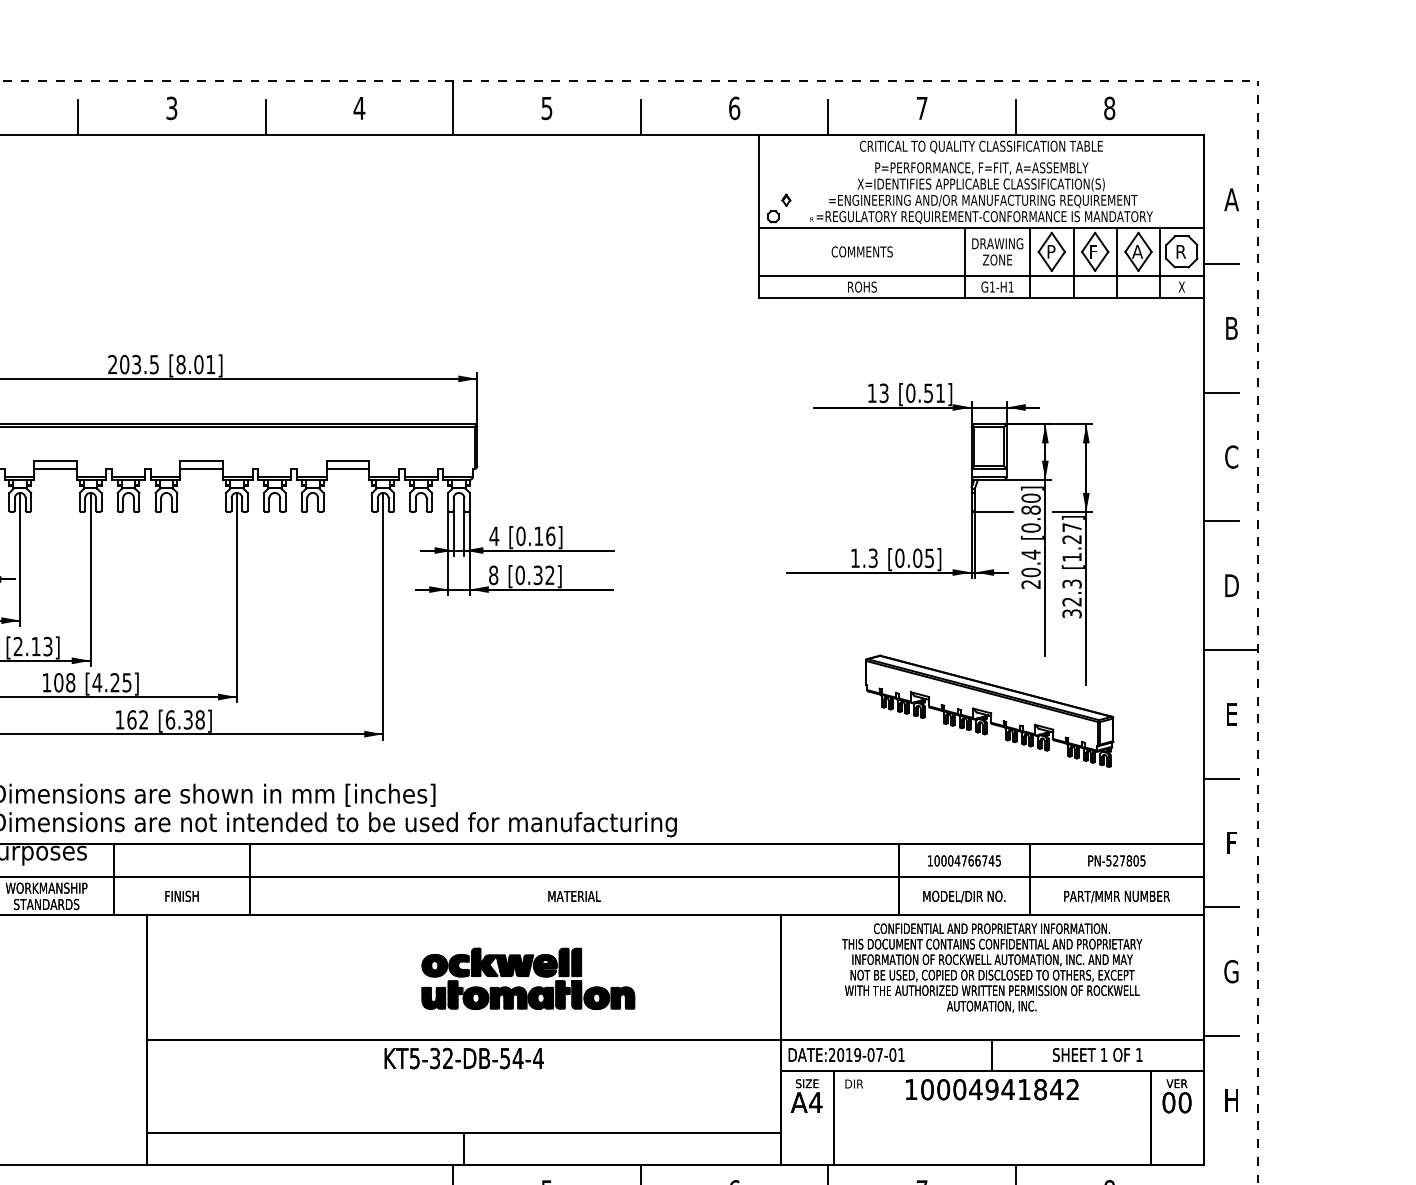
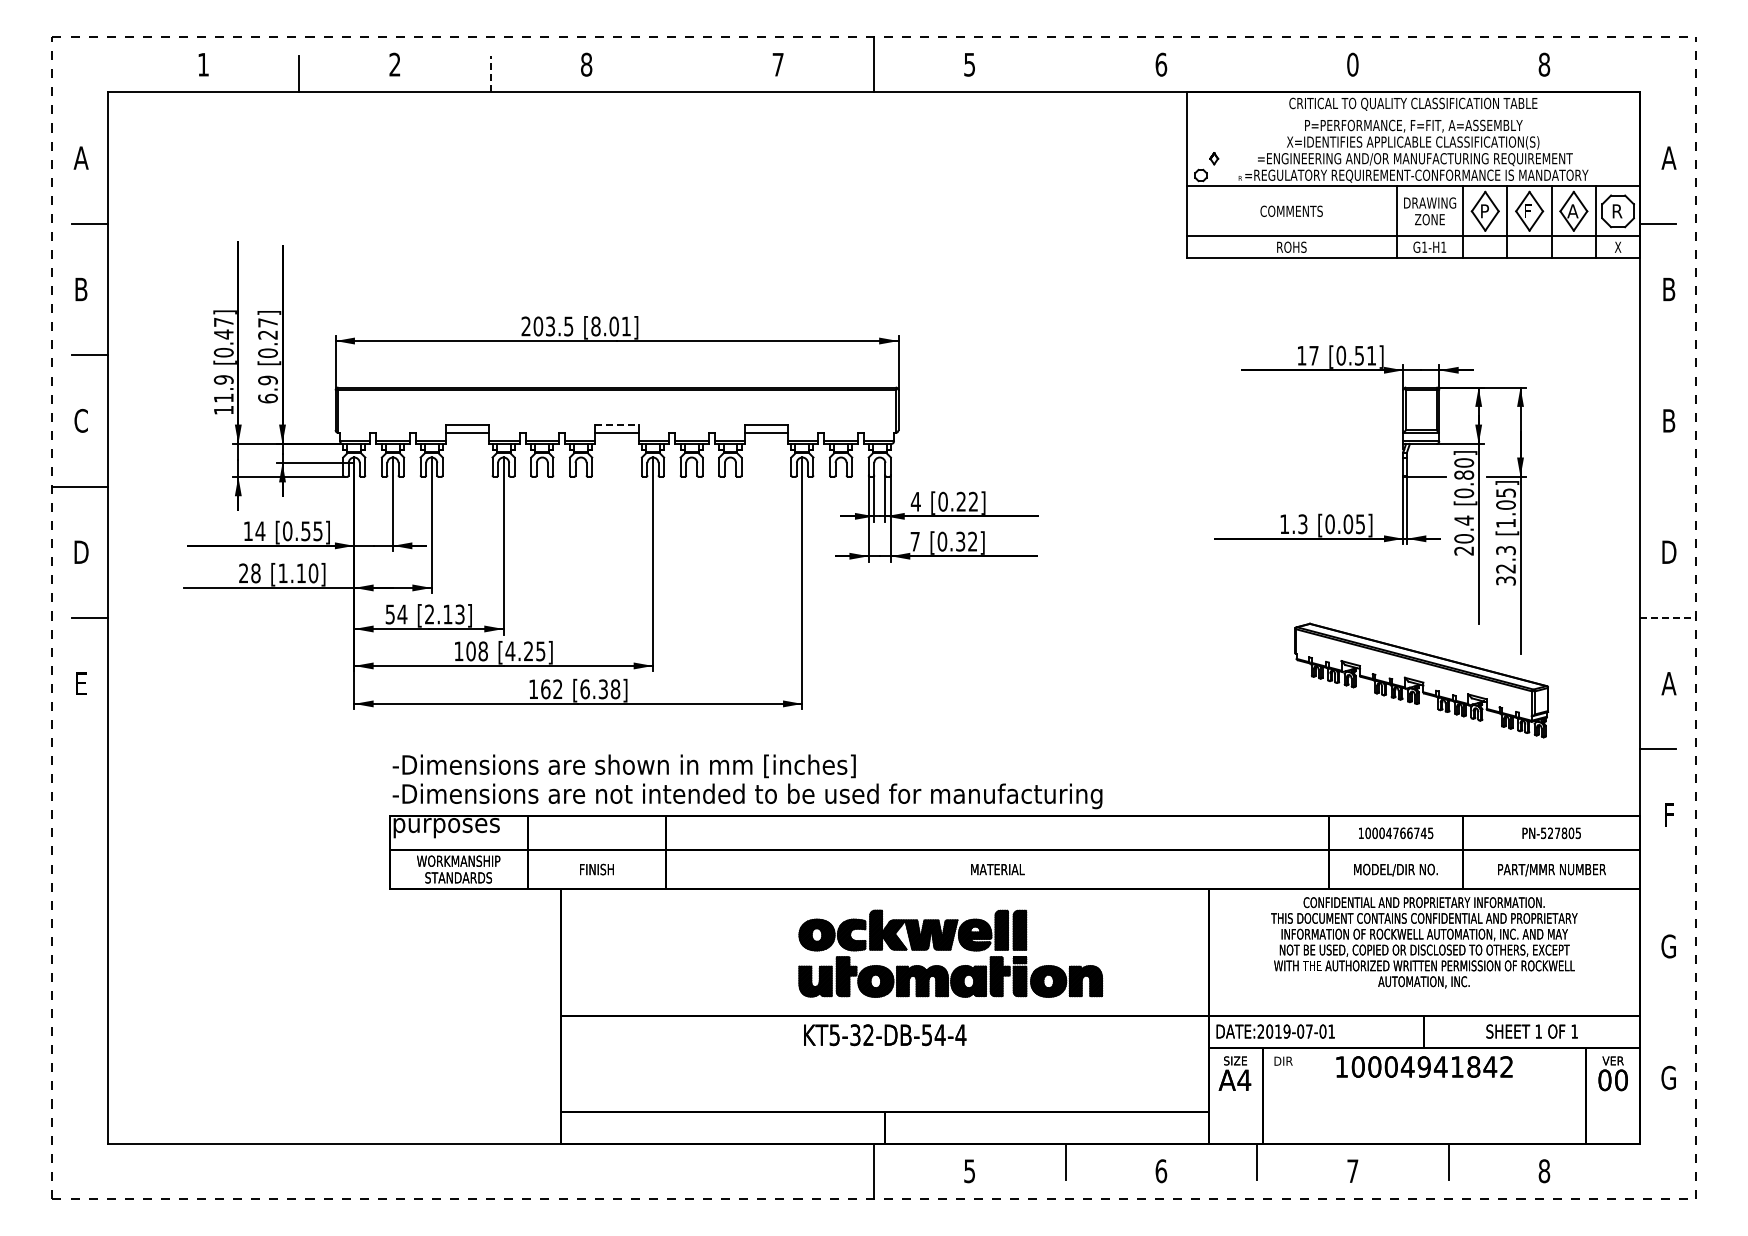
text: (171, 108) -> (586, 64), 3 -> 8
text: (359, 108) -> (778, 64), 4 -> 7
text: (921, 108) -> (1352, 64), 7 -> 0
line: (77, 117) -> (490, 74), solid -> dashed
line: (265, 117) -> (682, 74), removed
line: (640, 117) -> (1065, 74), removed
line: (828, 117) -> (1257, 74), removed
line: (1015, 117) -> (1448, 74), removed
text: (883, 393) -> (1313, 355), 13 -> 17
line: (1221, 393) -> (1658, 355), removed
text: (1231, 456) -> (1668, 420), C -> B
line: (202, 460) -> (617, 424), solid -> dashed
line: (1221, 521) -> (1658, 486), removed
text: (1071, 533) -> (1505, 498), [1.27] -> [1.05]
text: (544, 535) -> (967, 501), [0.16] -> [0.22]
text: (492, 575) -> (914, 541), 8 -> 7
line: (1230, 650) -> (1667, 618), solid -> dashed
text: (1231, 714) -> (1668, 683), E -> A
line: (1221, 907) -> (1658, 880), removed
part: (528, 978) -> (950, 953), size x1.4
line: (1221, 1036) -> (1658, 1012), removed
text: (1231, 1099) -> (1668, 1077), H -> G

